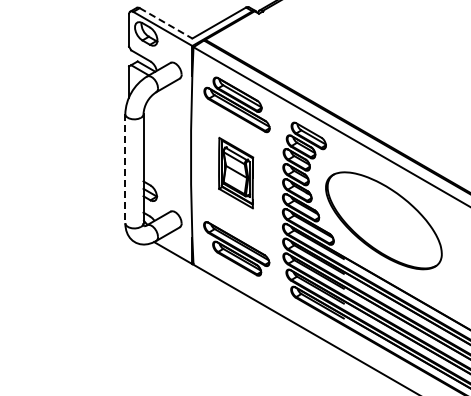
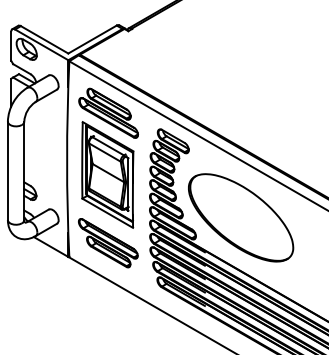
line: (166, 23) -> (45, 39), dashed -> solid
line: (125, 168) -> (8, 170), dashed -> solid
part: (235, 172) -> (107, 174), size x1.67

